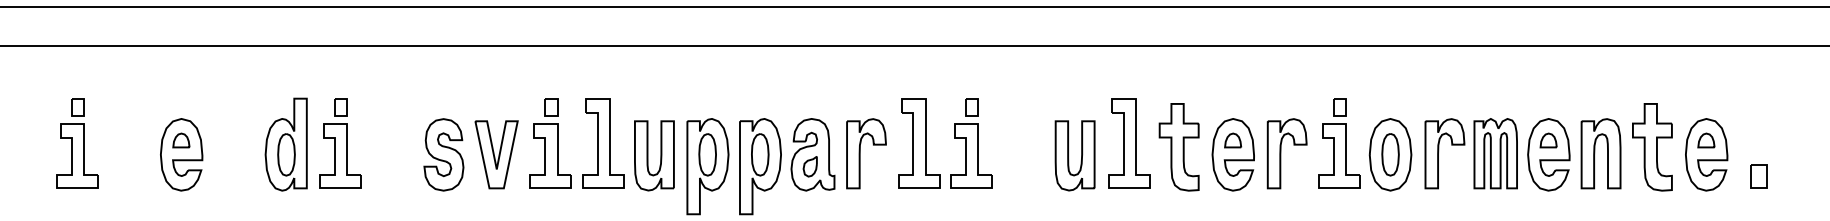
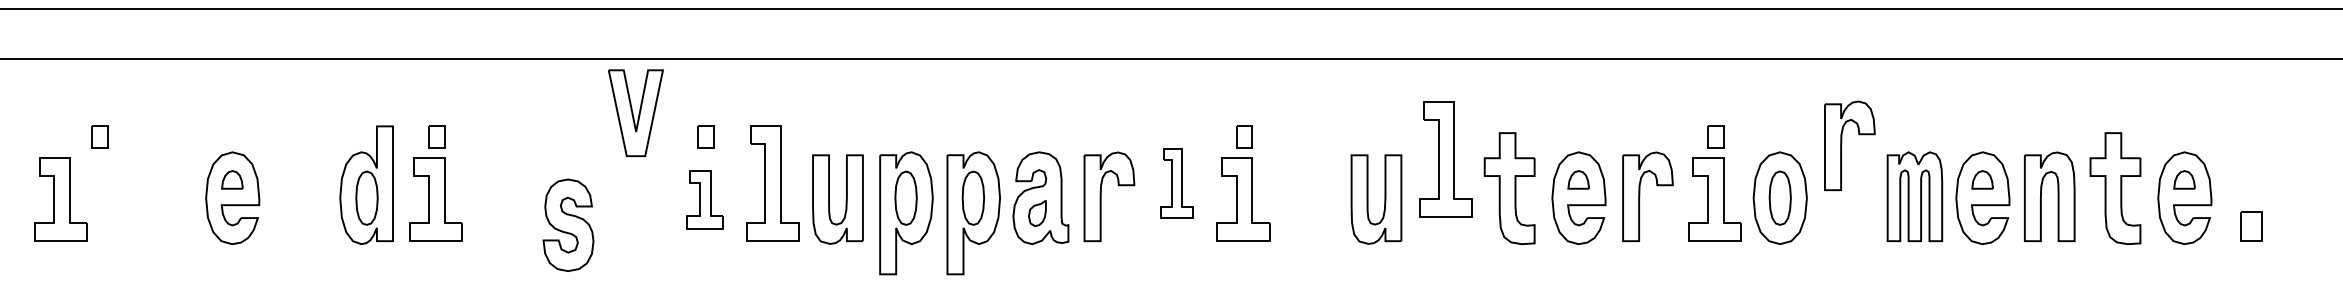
part: (918, 143) -> (1176, 183), size x0.6
part: (1129, 143) -> (1445, 159), moved
part: (1439, 152) -> (1842, 144), moved
part: (443, 154) -> (568, 224), moved
part: (76, 155) -> (60, 199), moved
part: (496, 155) -> (635, 113), moved
part: (550, 155) -> (704, 199), size x0.7

